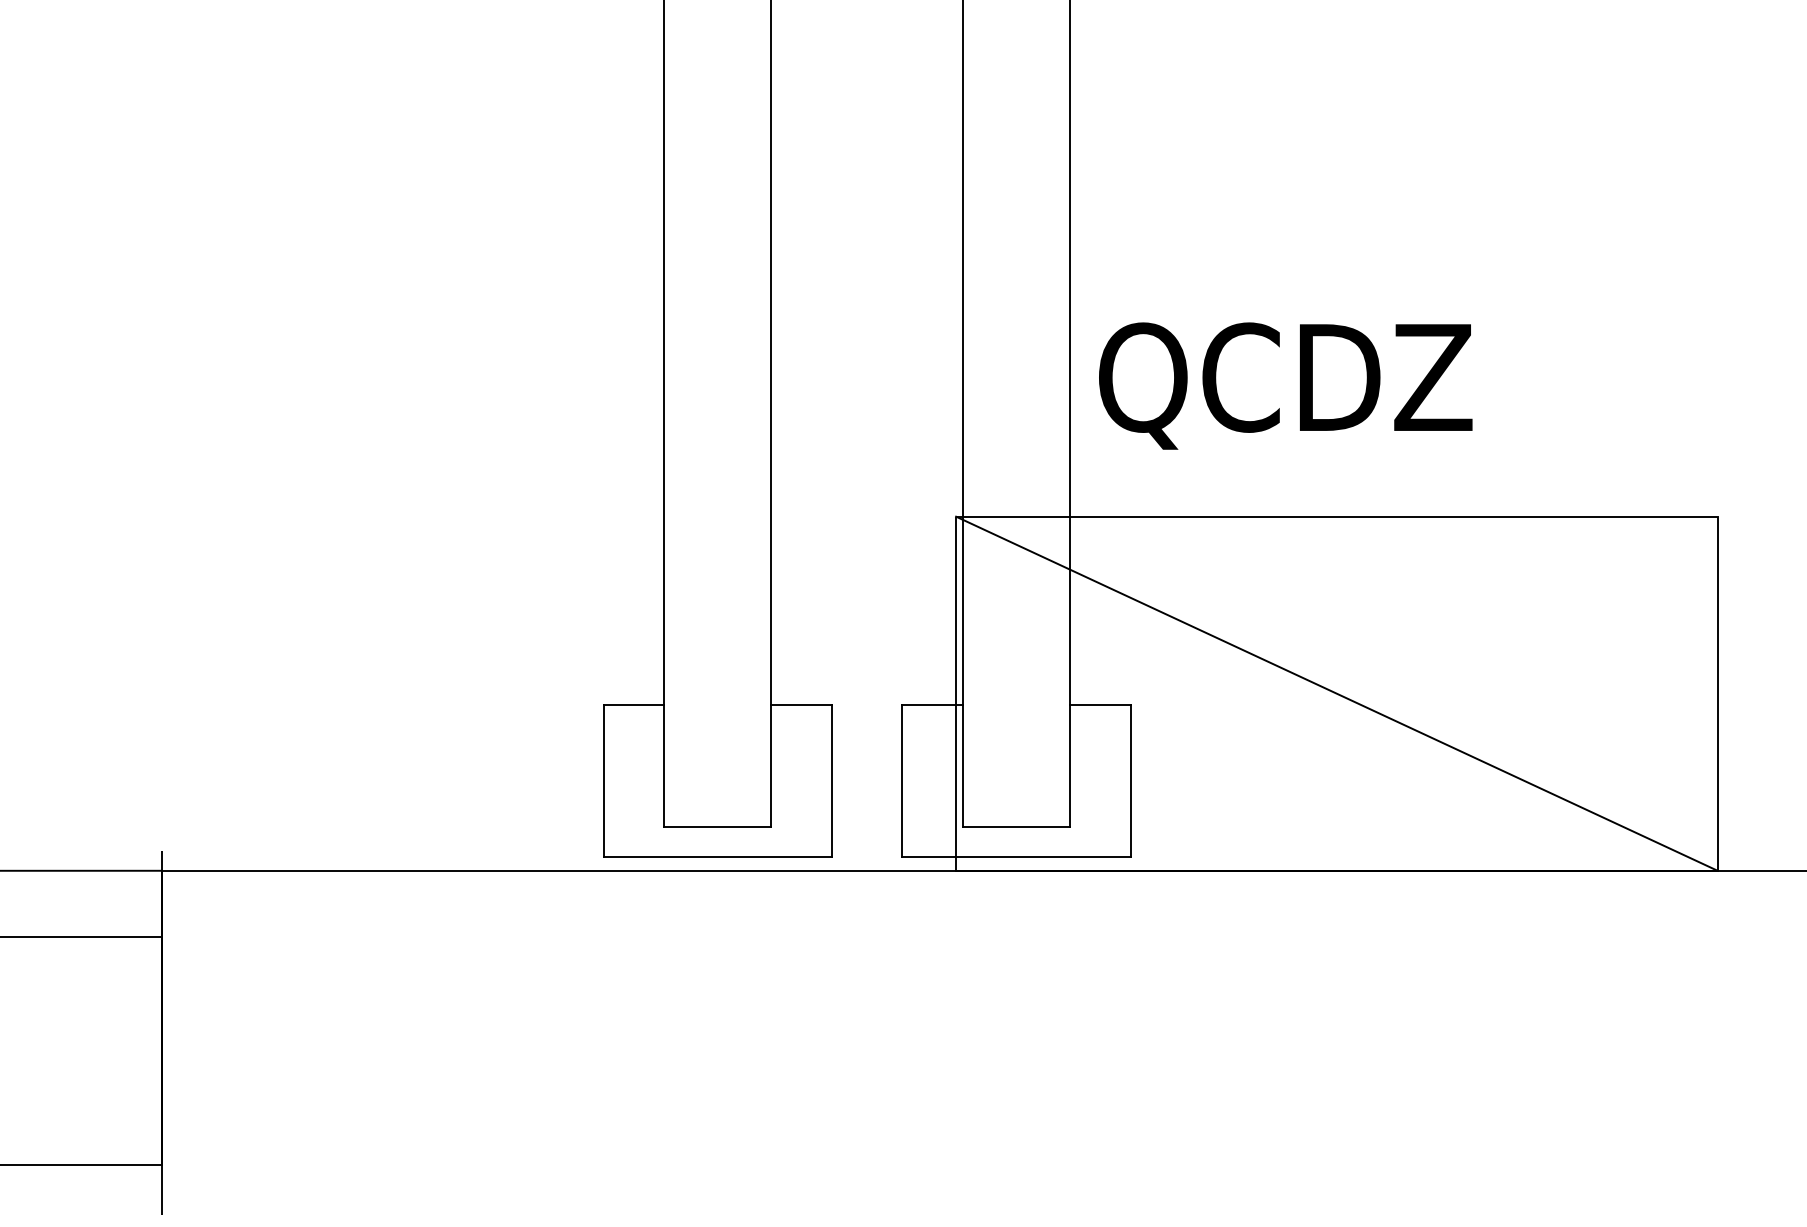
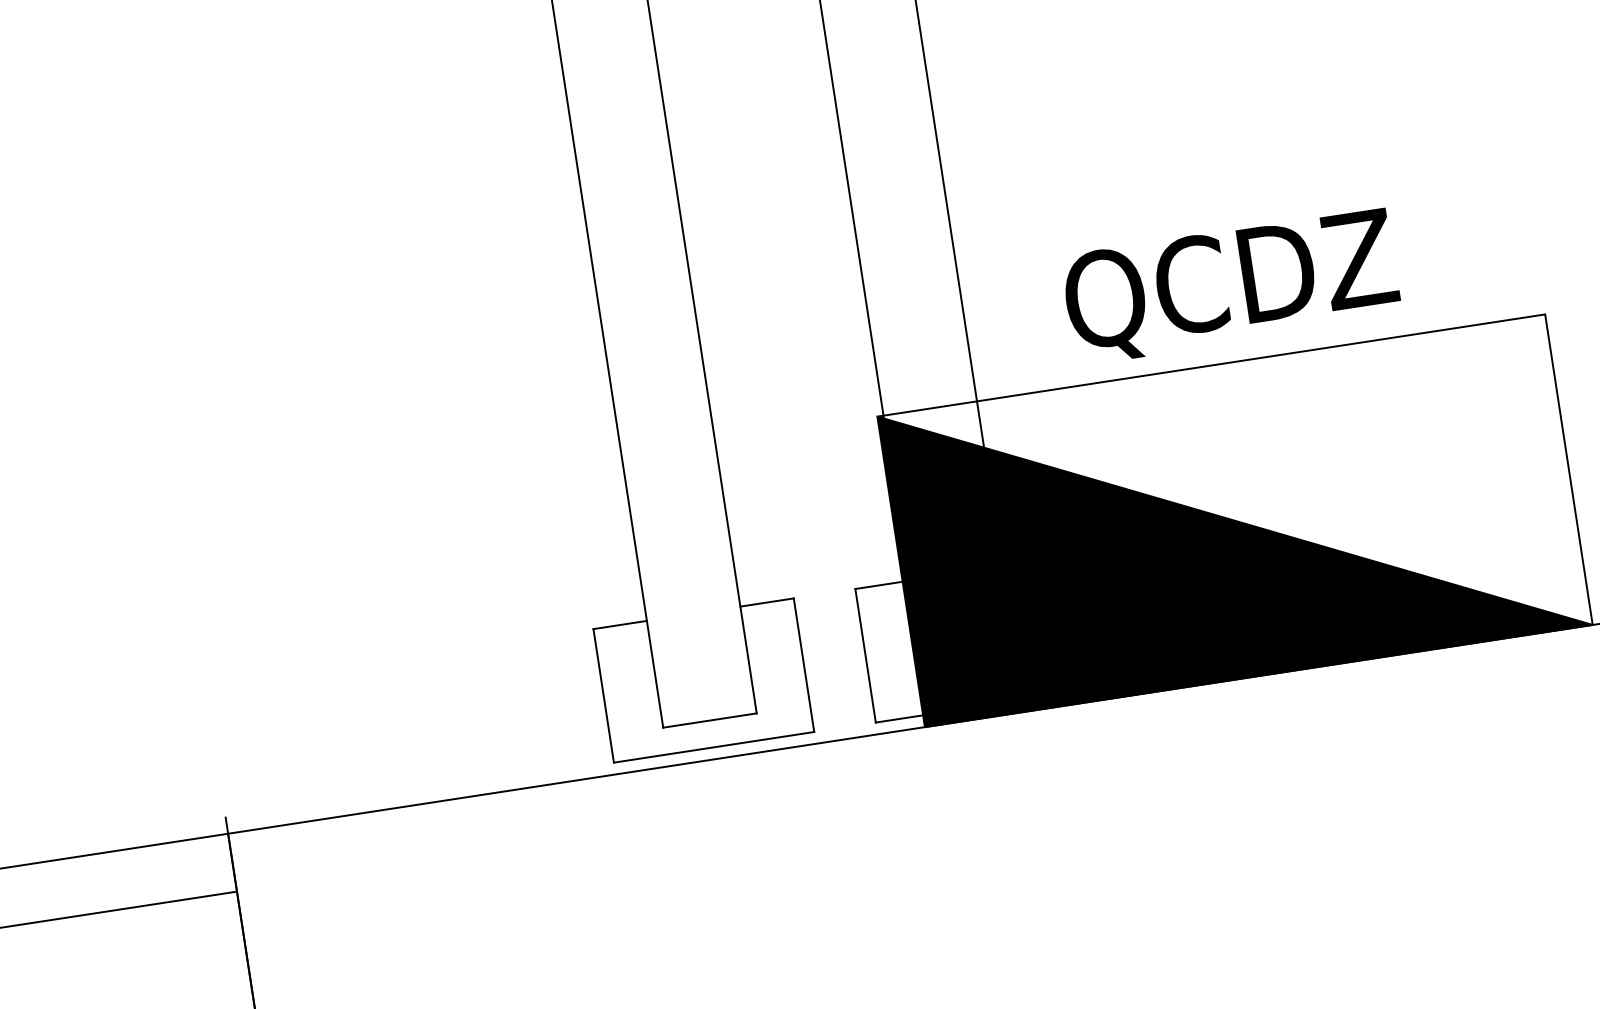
text: (1285, 385) -> (1231, 286), moved
fill: (1336, 693) -> (1234, 520), added

